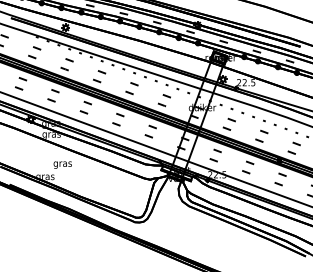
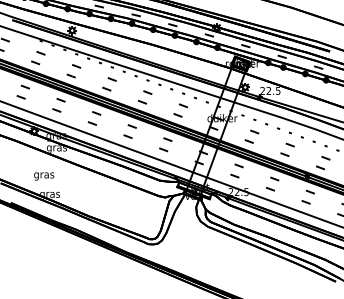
text: (63, 165) -> (44, 176), moved

